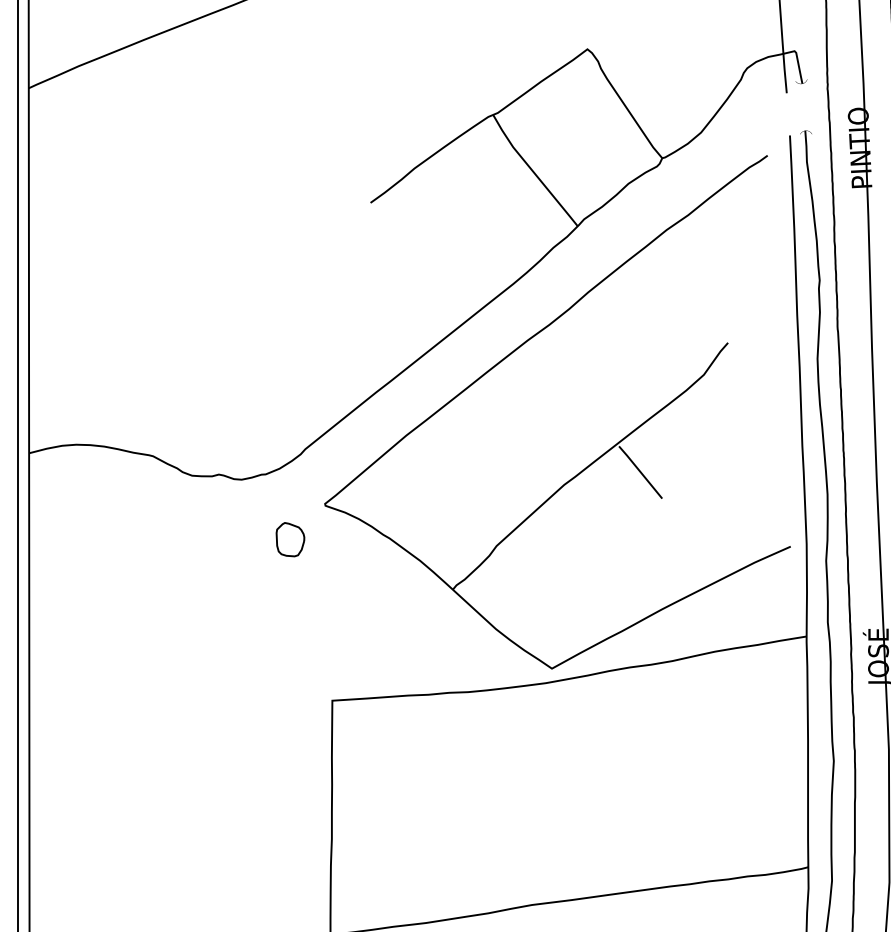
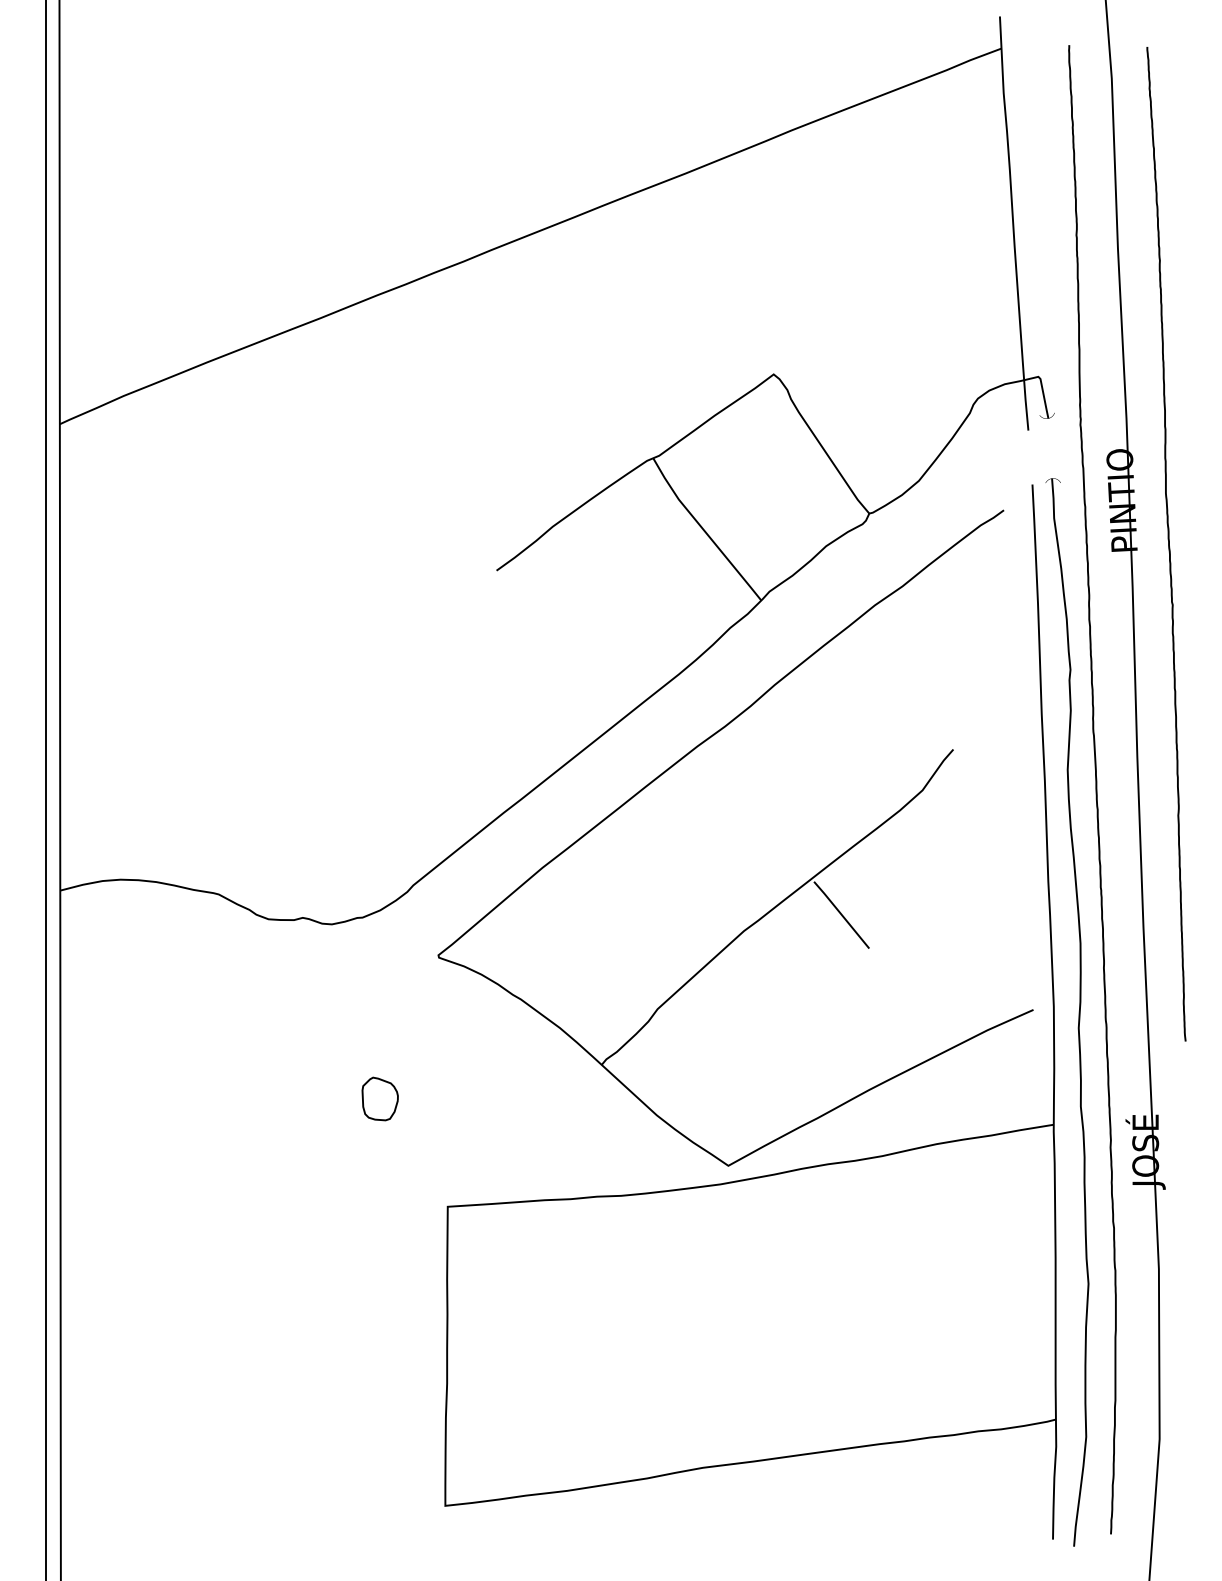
part: (289, 539) -> (379, 1098), moved

